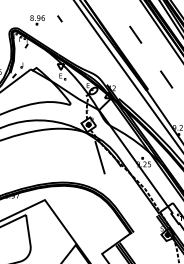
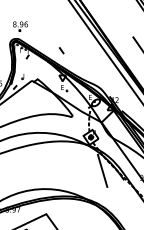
line: (59, 18) -> (61, 50), moved
part: (37, 20) -> (20, 26), moved

